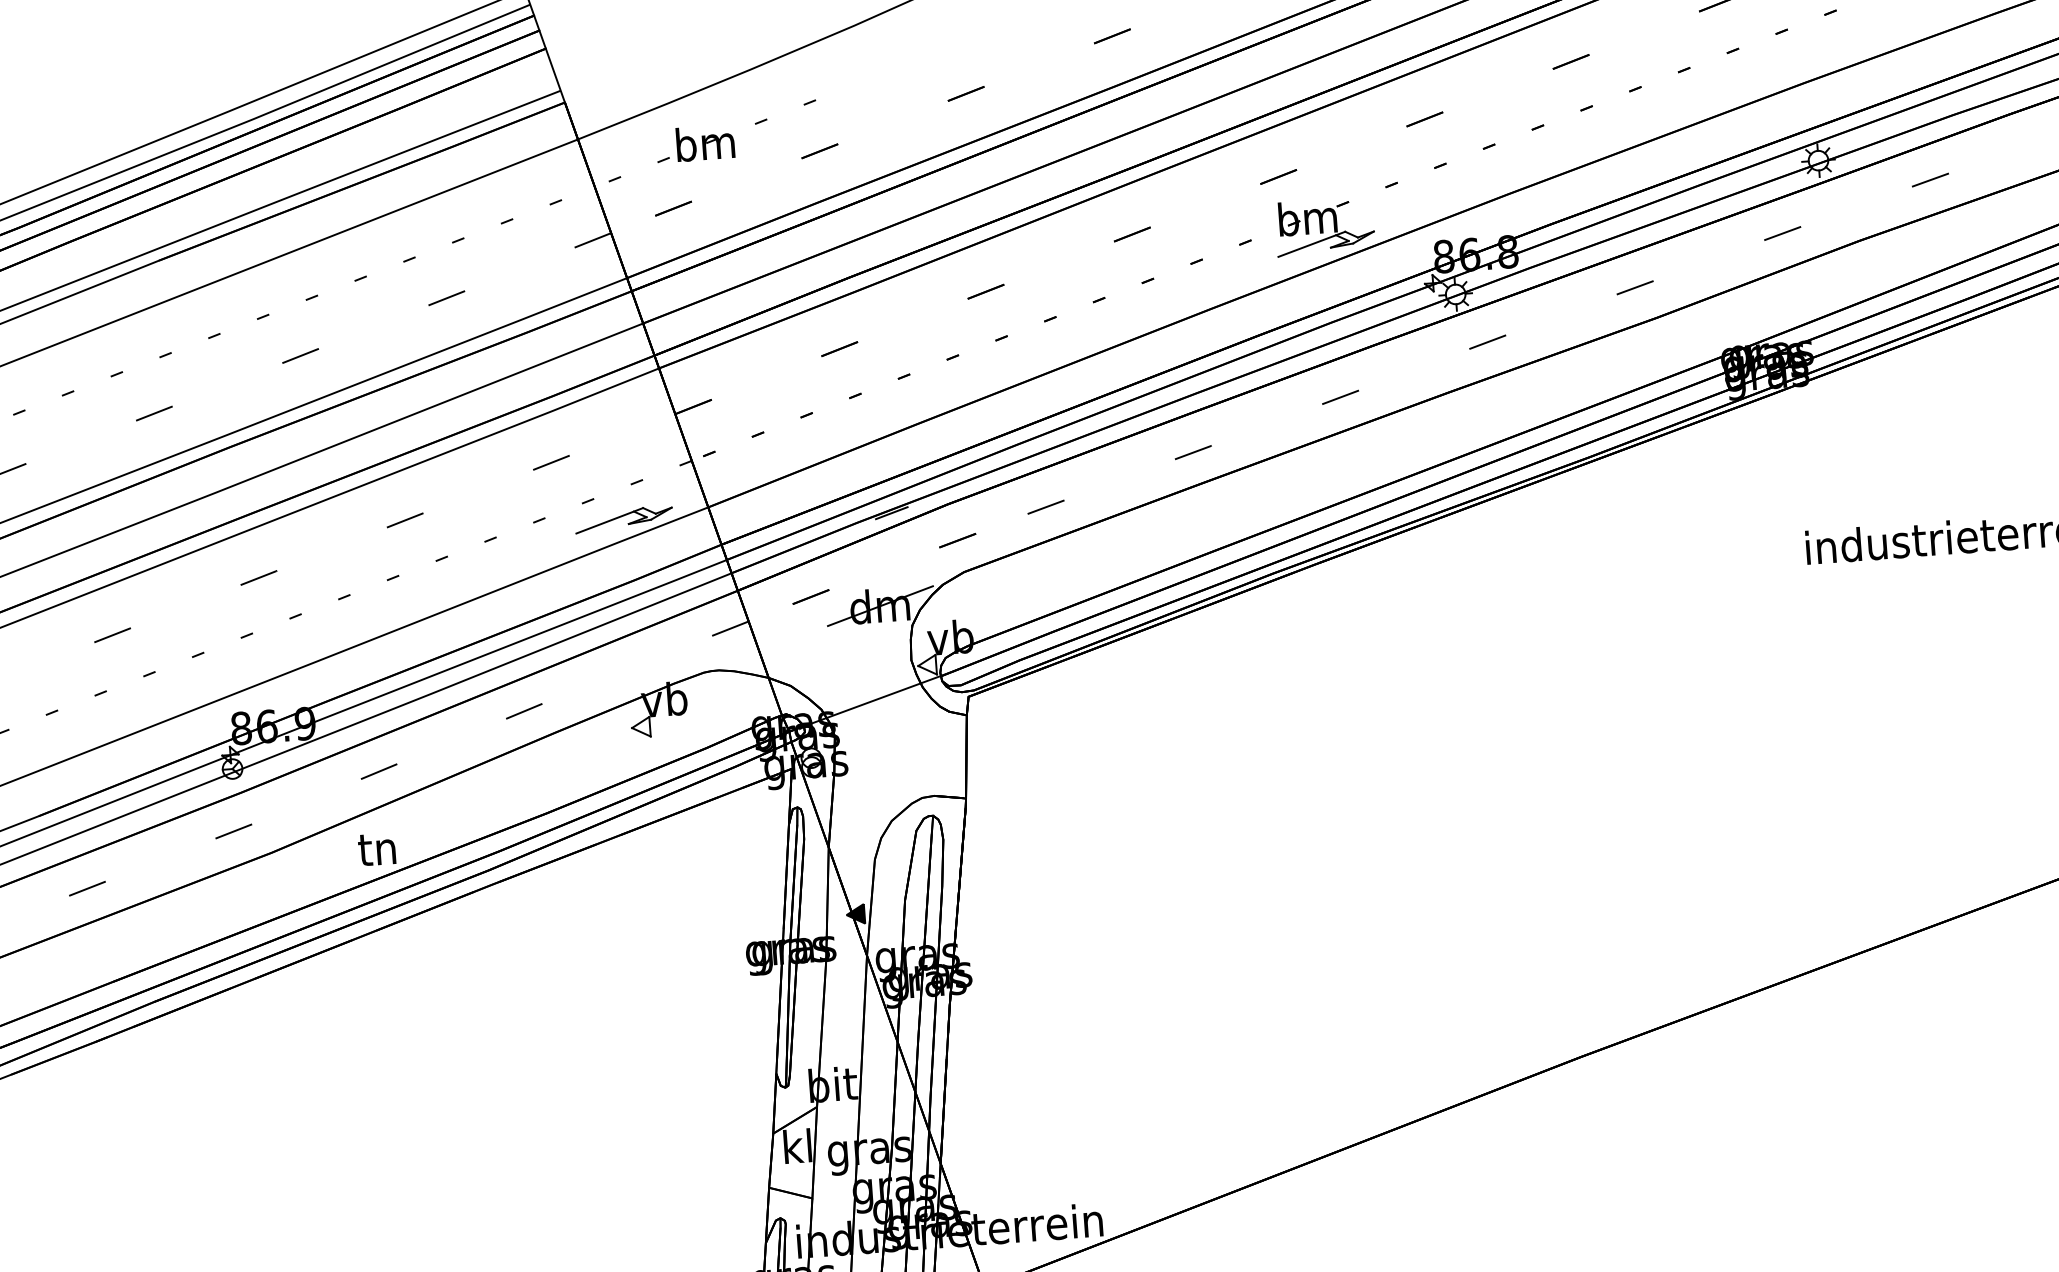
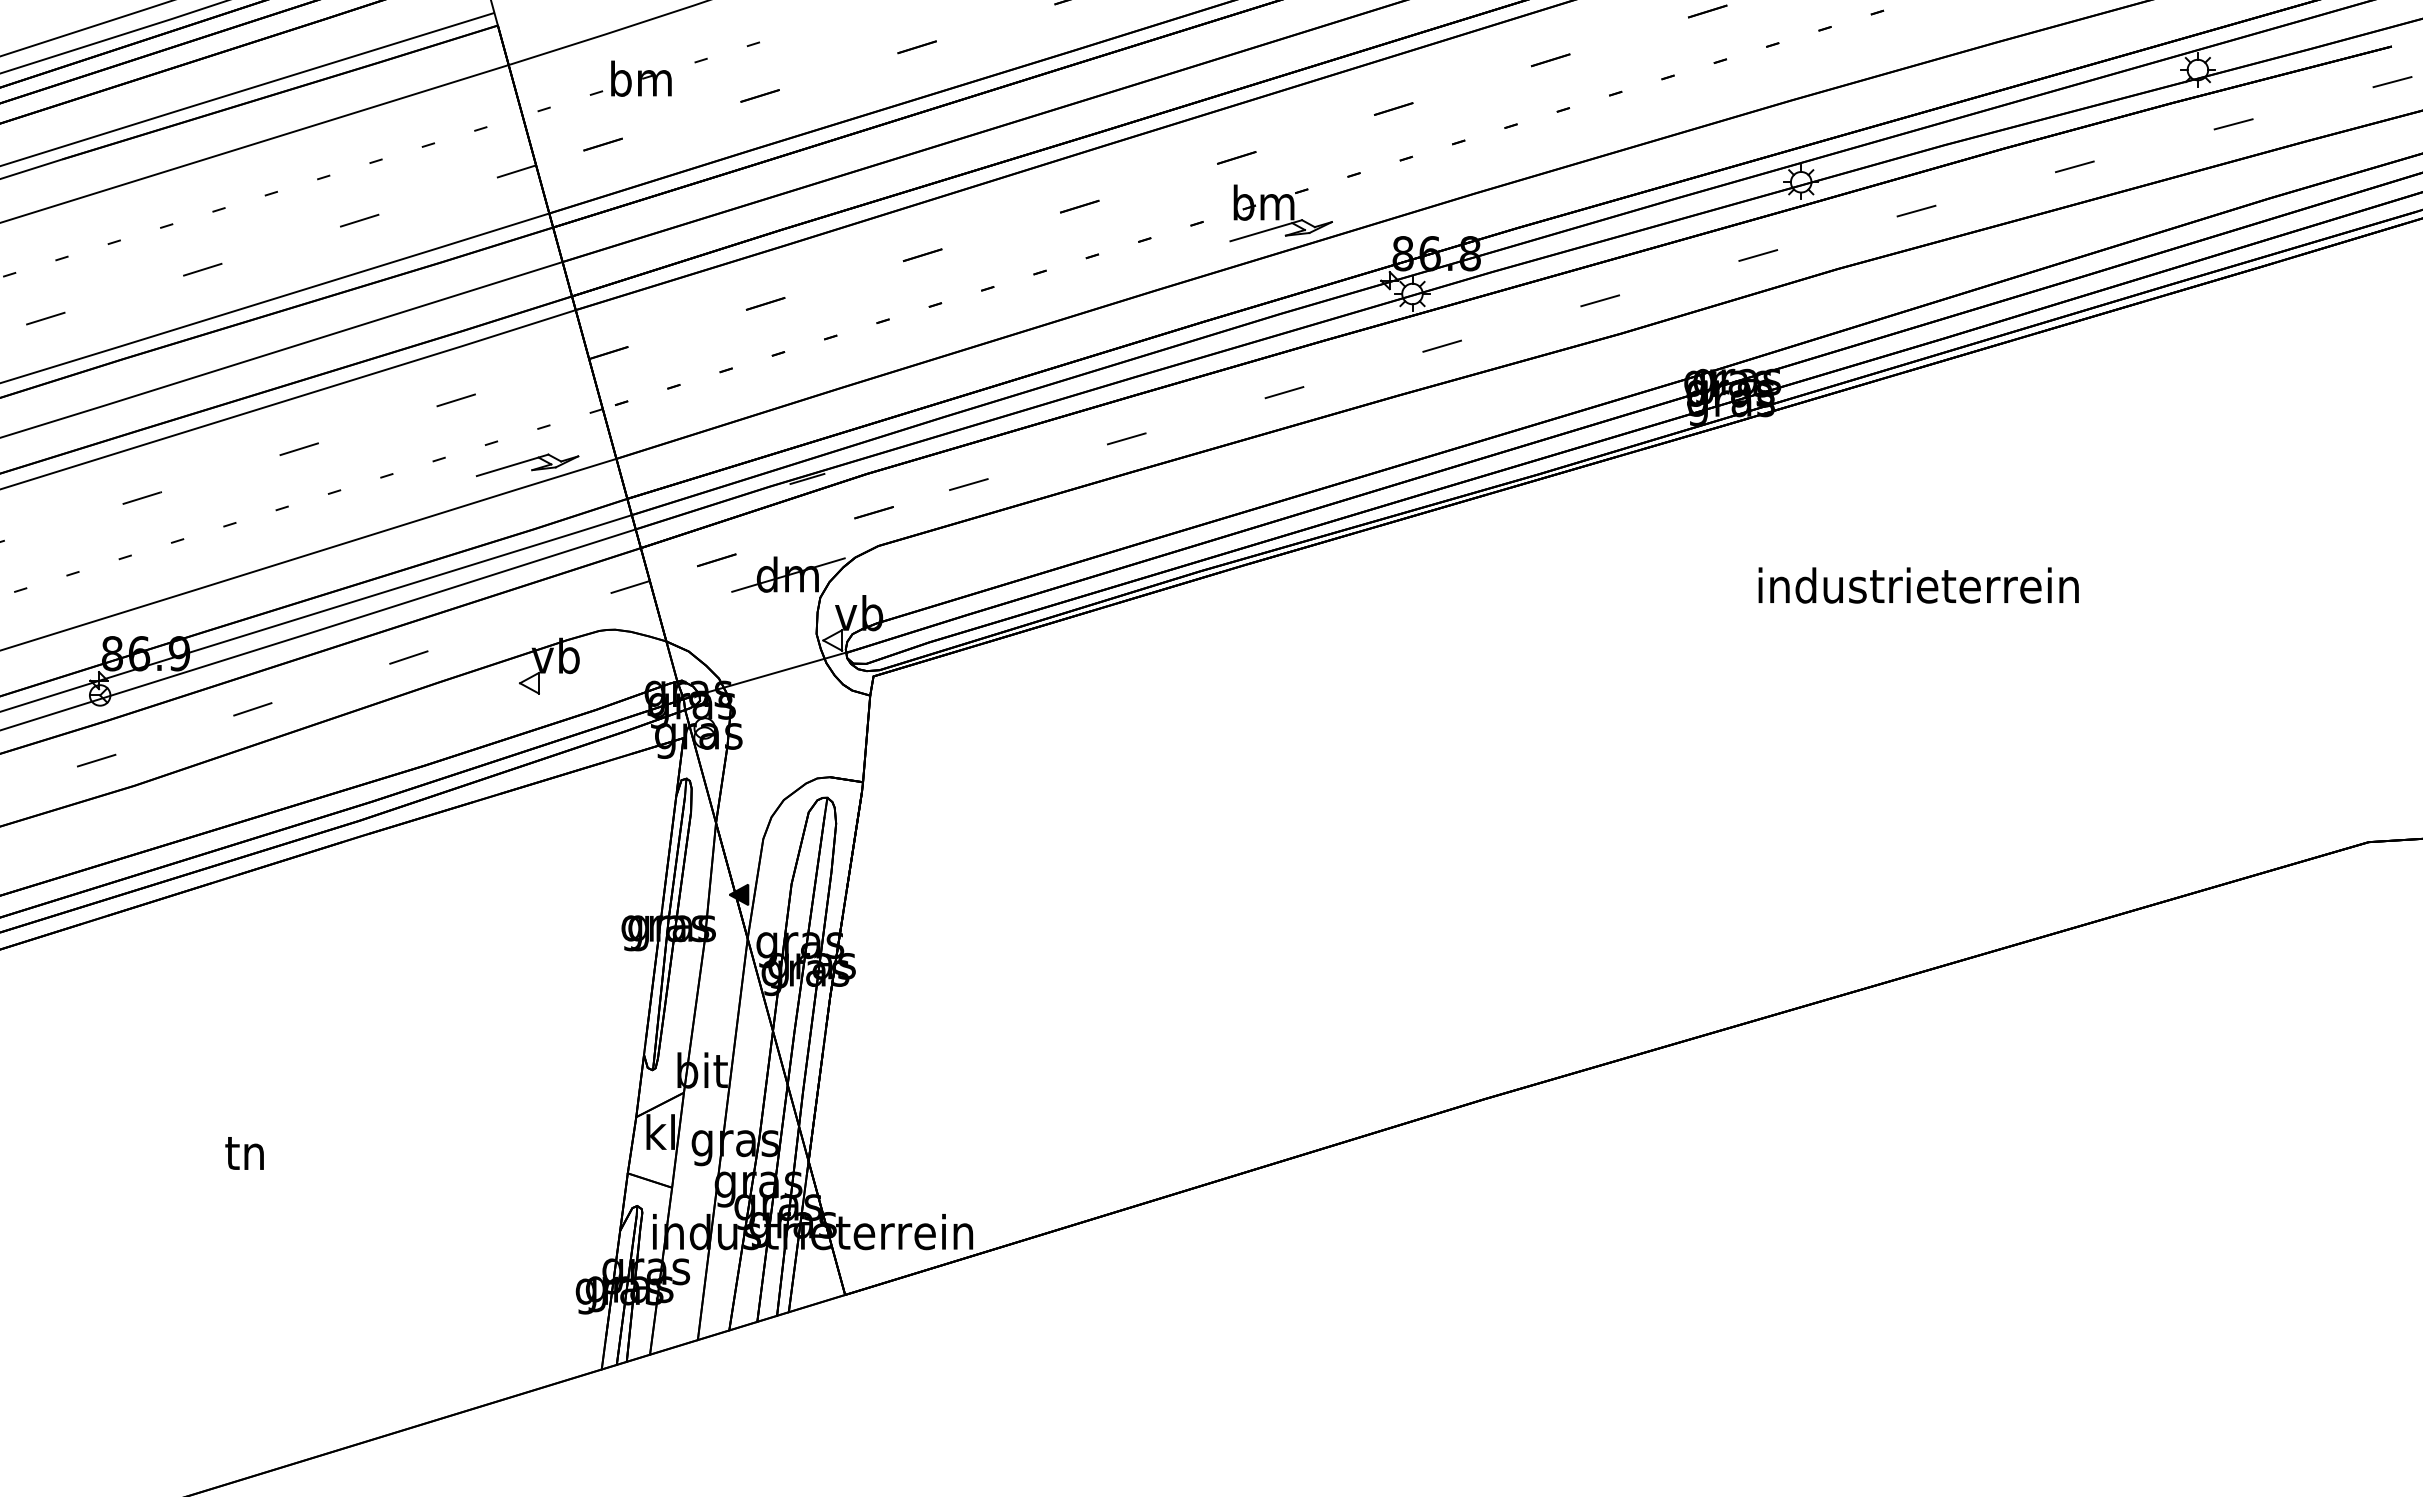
text: (376, 849) -> (244, 1153), moved

